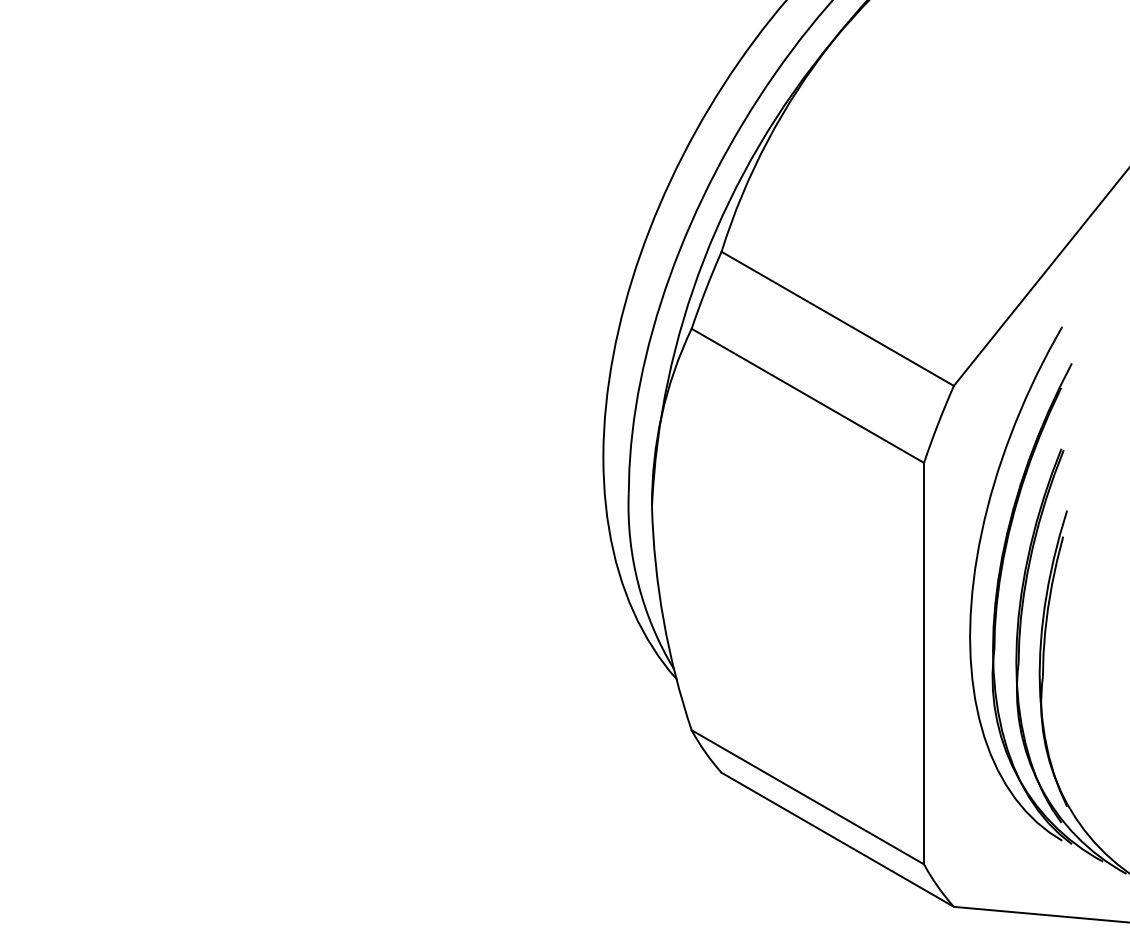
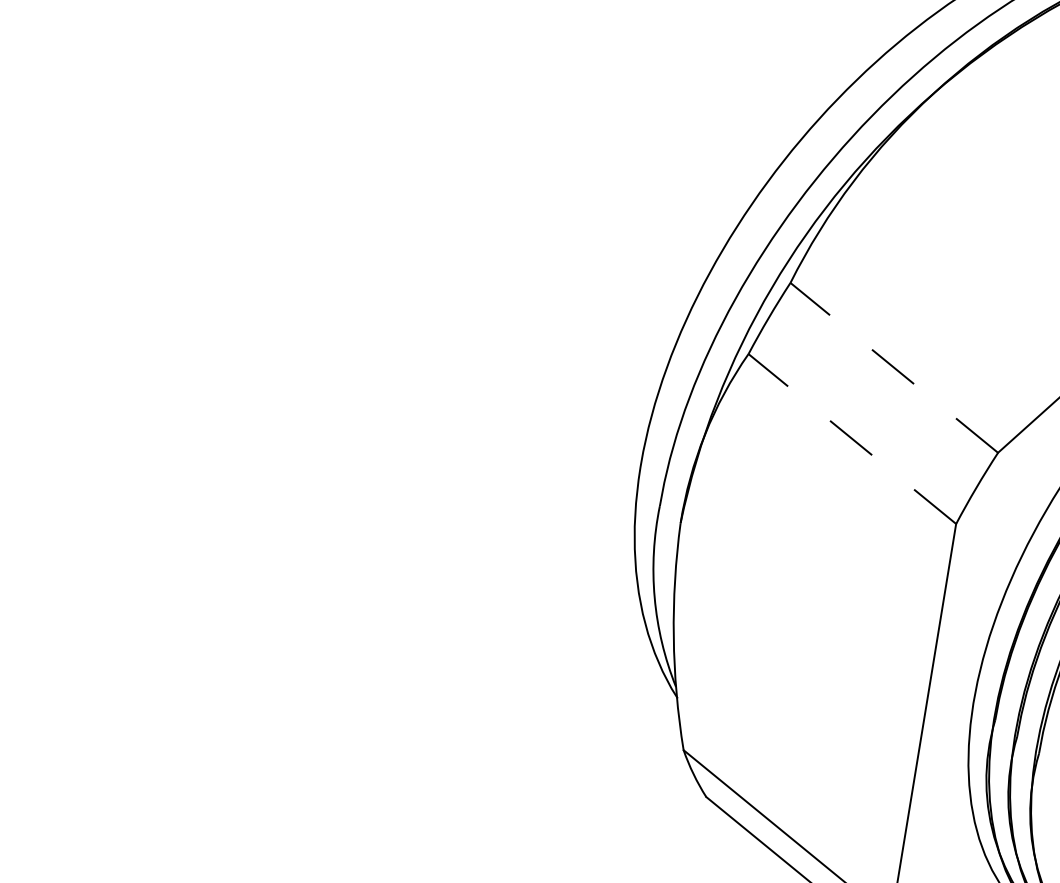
line: (837, 318) -> (894, 367), solid -> dashed
line: (807, 395) -> (852, 438), solid -> dashed

